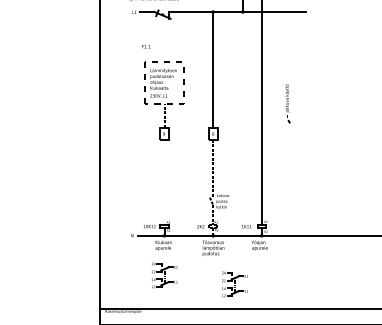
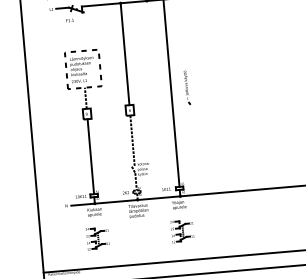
text: (146, 46) -> (70, 20), moved
part: (287, 103) -> (186, 87), moved
line: (164, 181) -> (90, 155), added
part: (234, 284) -> (182, 231), moved

